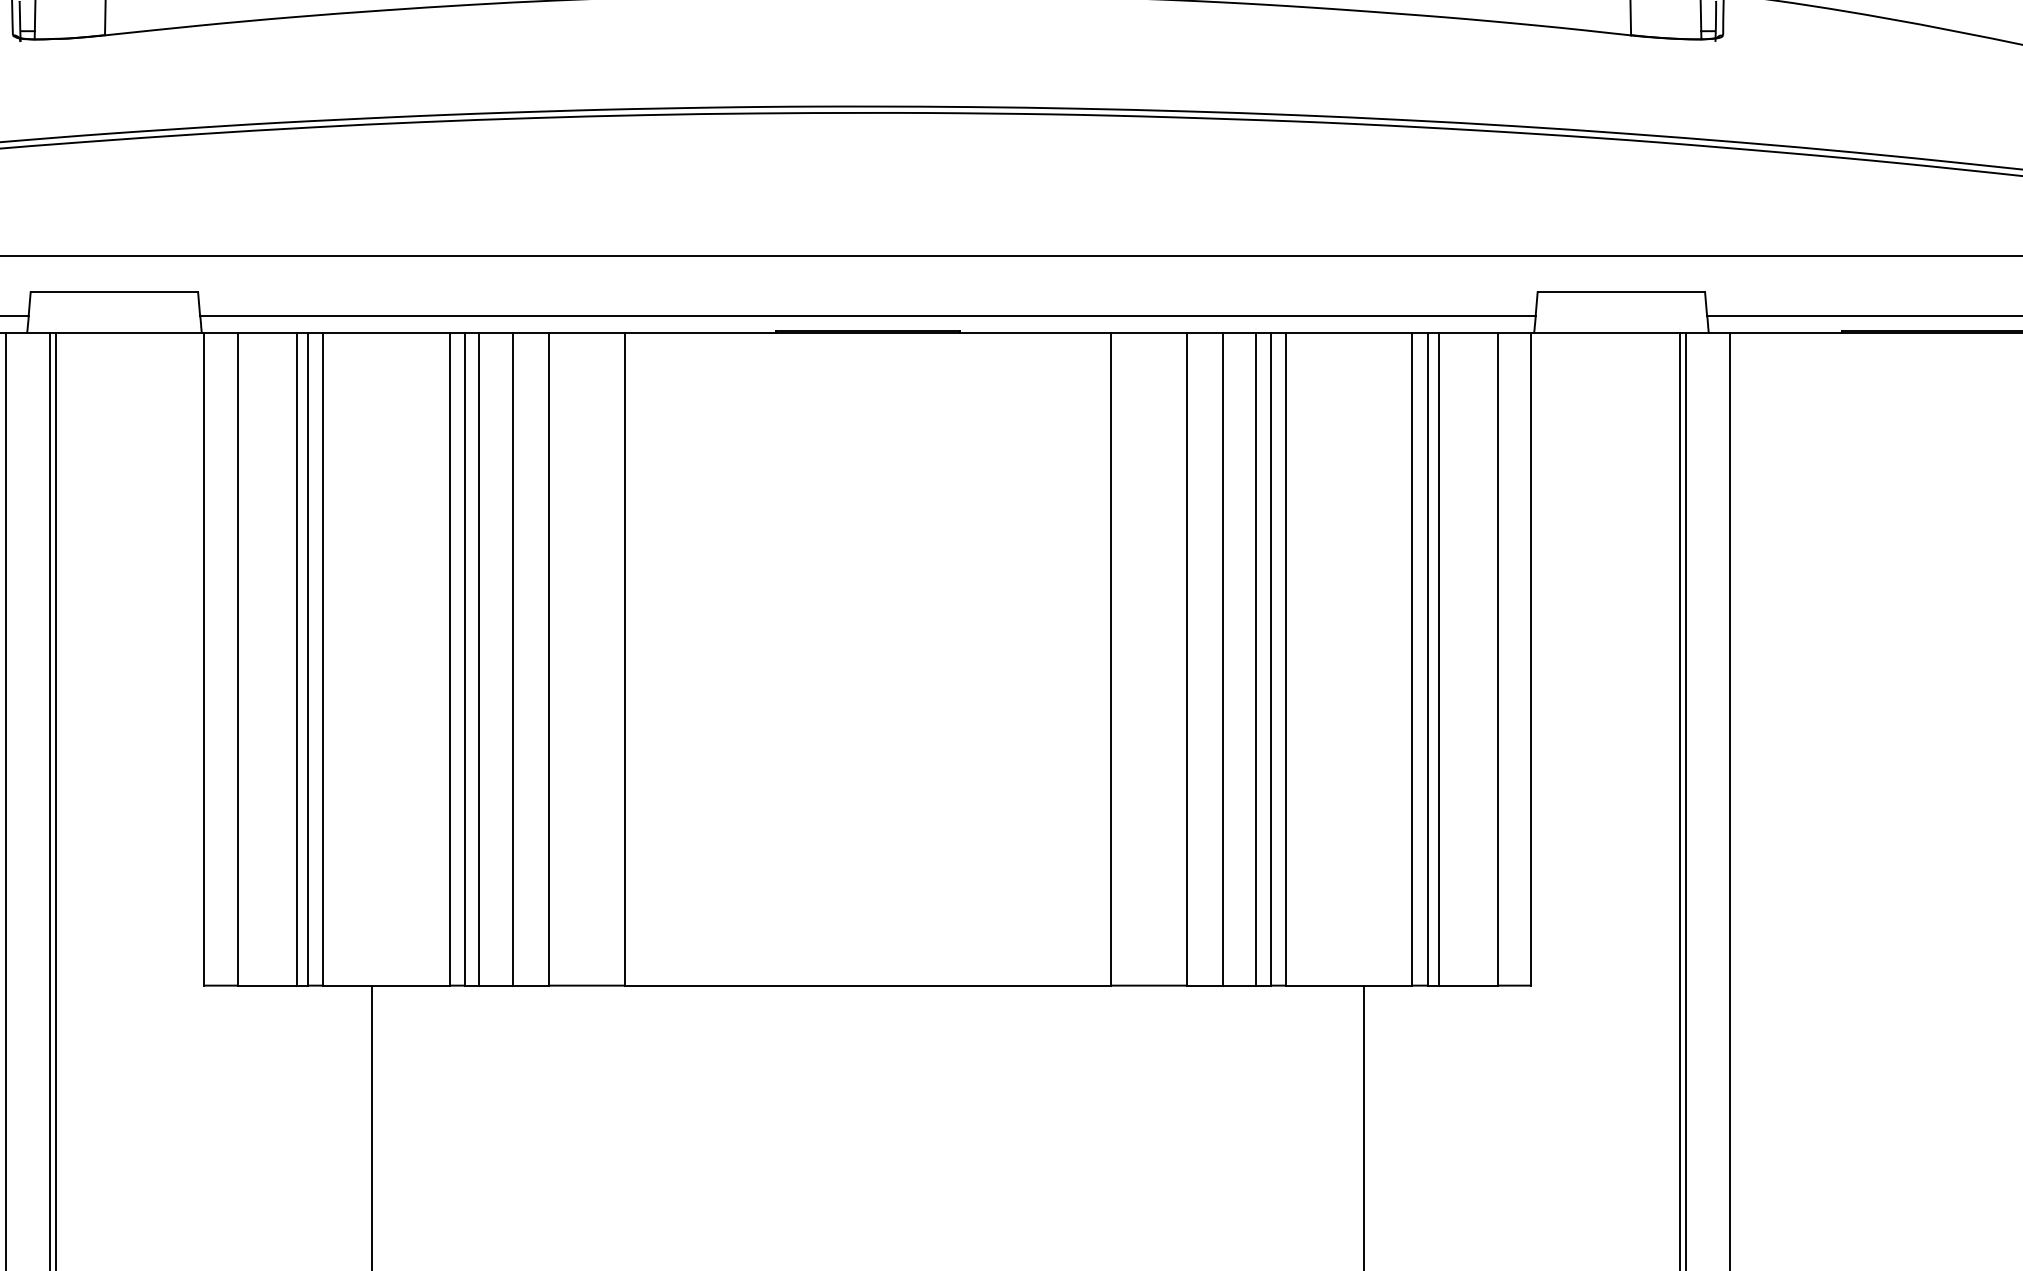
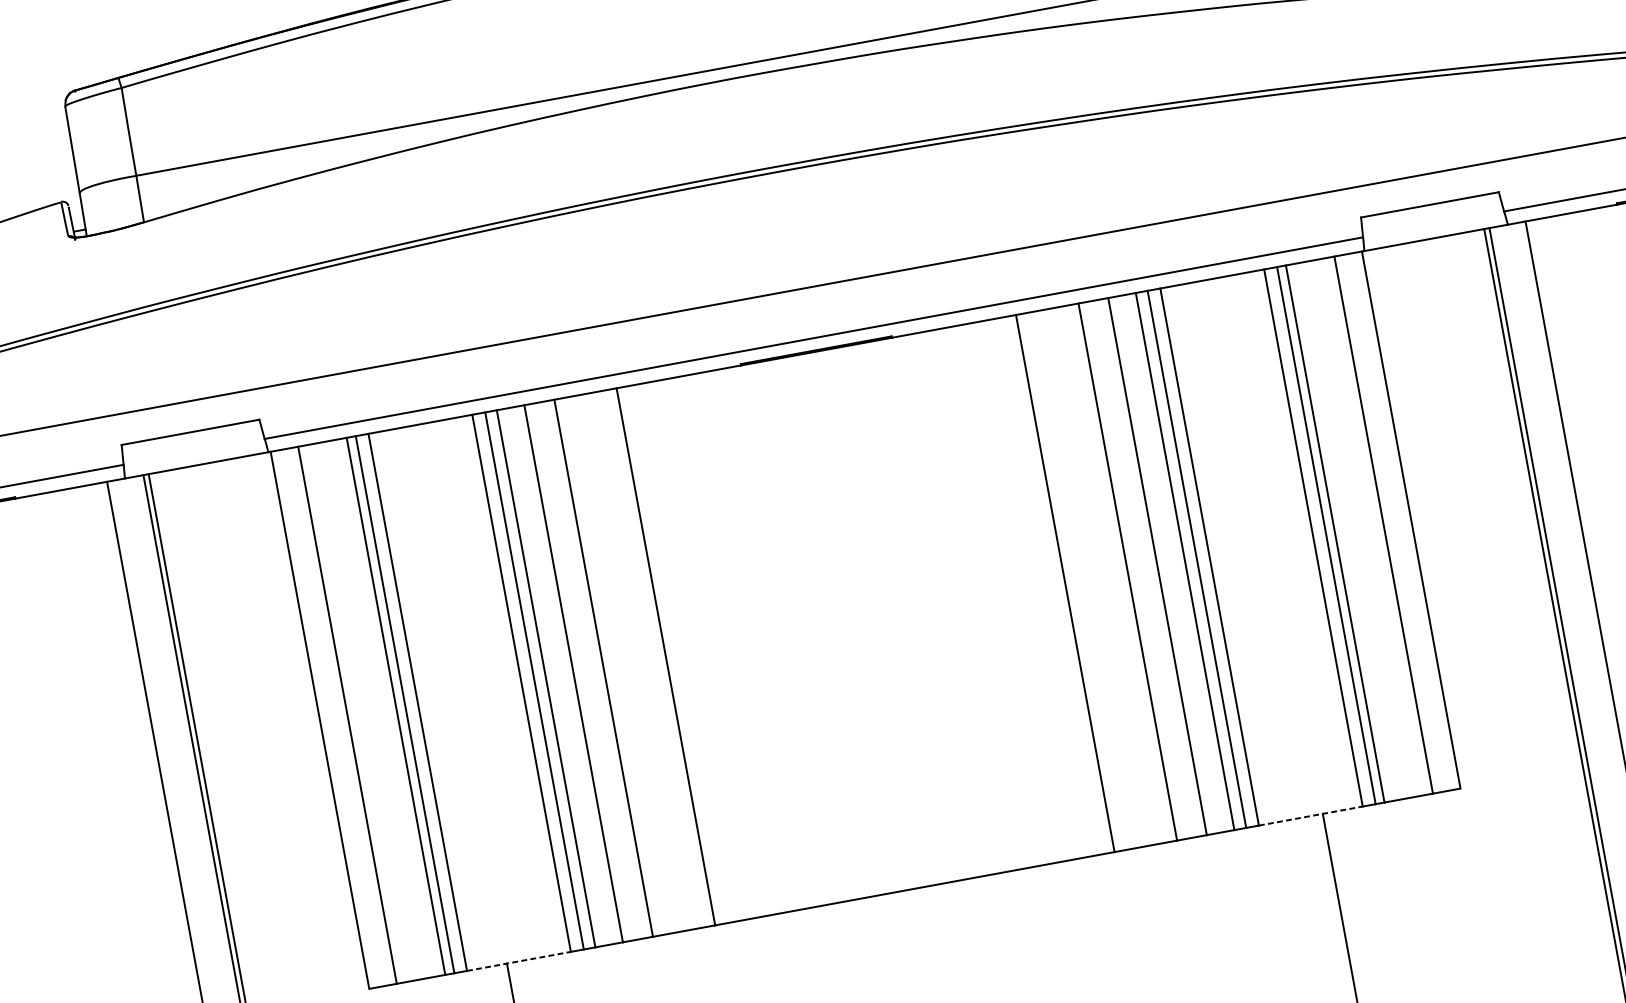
line: (386, 985) -> (518, 961), solid -> dashed
line: (1349, 985) -> (1310, 815), solid -> dashed

